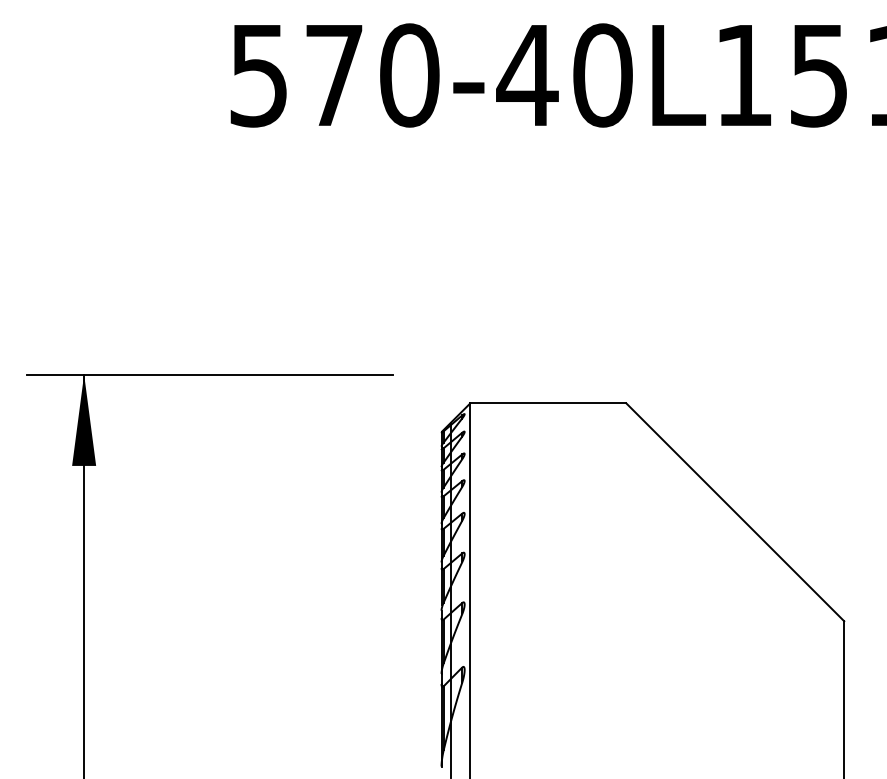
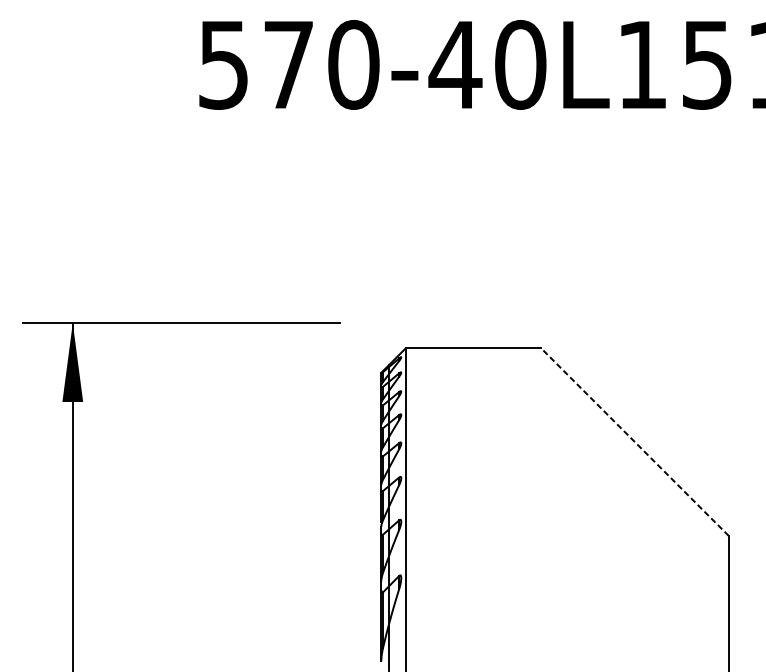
line: (734, 511) -> (634, 441), solid -> dashed

